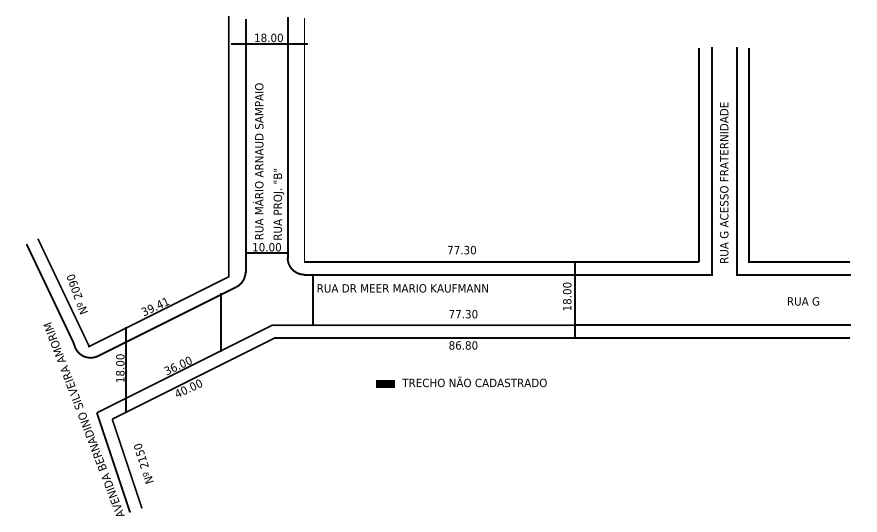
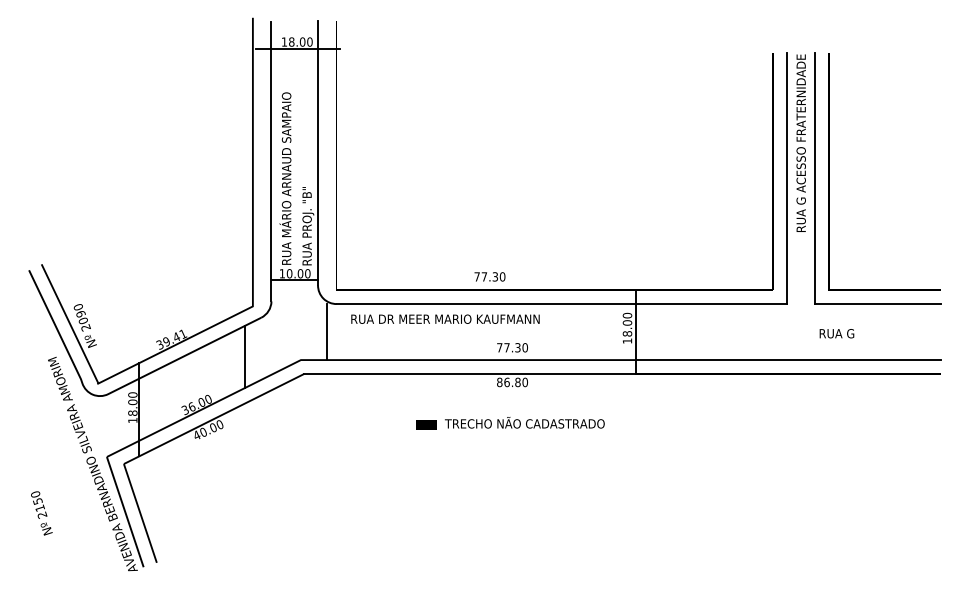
text: (723, 181) -> (800, 142), moved
text: (461, 249) -> (489, 276), moved
line: (312, 299) -> (326, 331), moved
text: (803, 301) -> (836, 333), moved
text: (143, 463) -> (41, 513), moved

